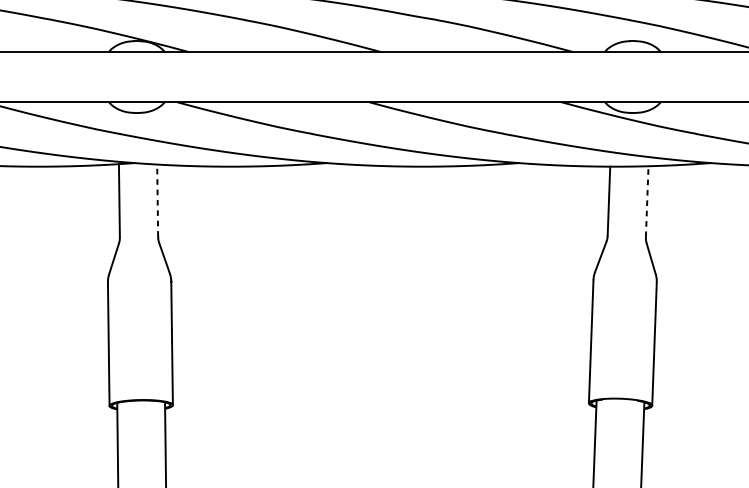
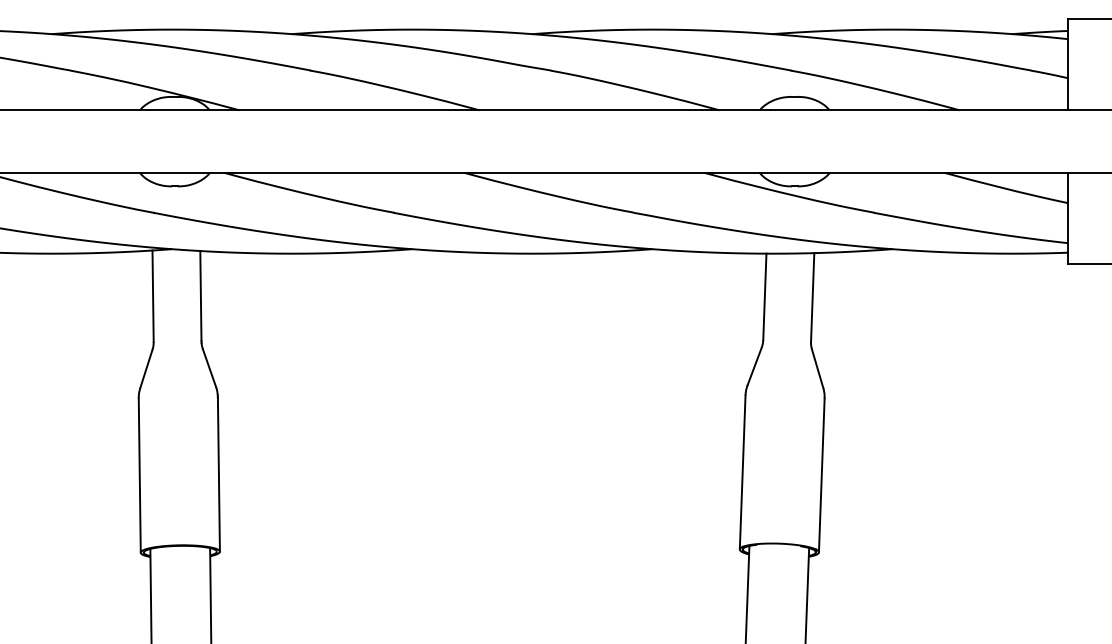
line: (157, 200) -> (200, 295), dashed -> solid
line: (647, 200) -> (812, 296), dashed -> solid

